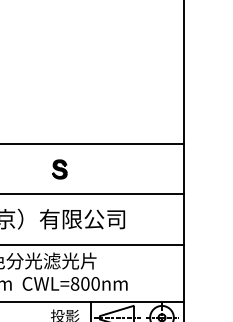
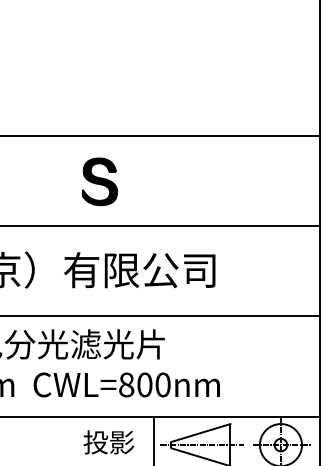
part: (59, 169) -> (98, 181), size x1.43

